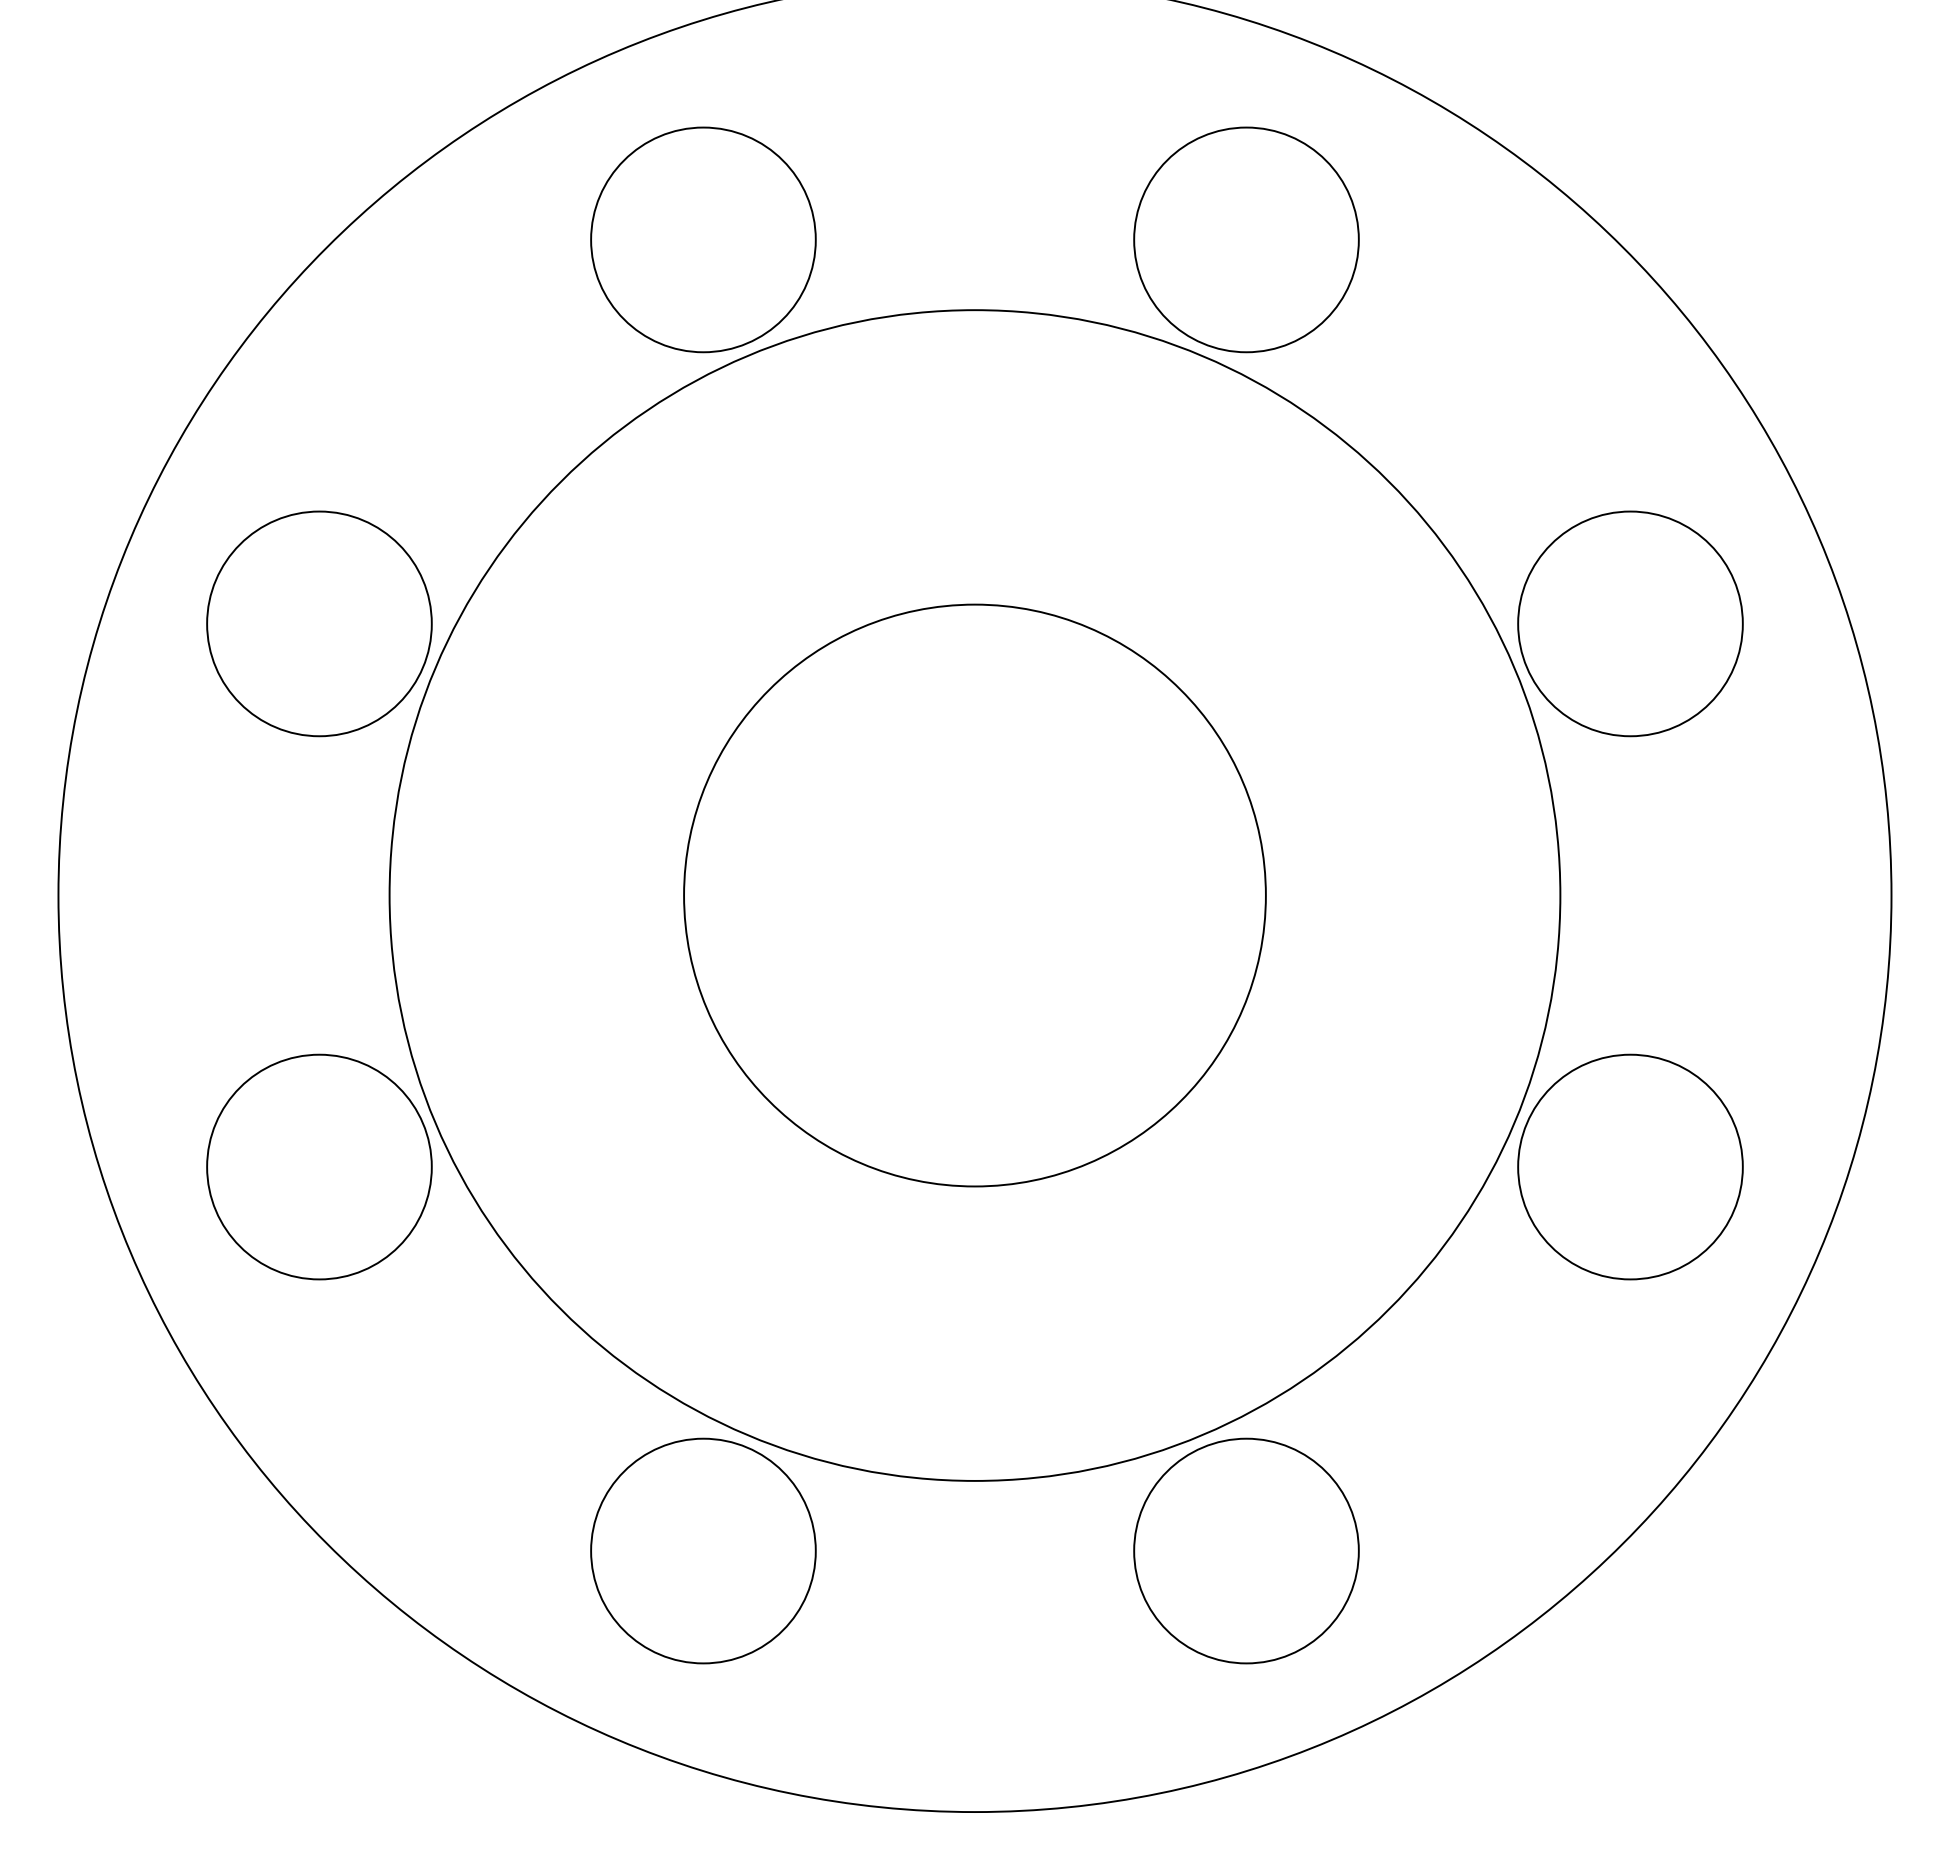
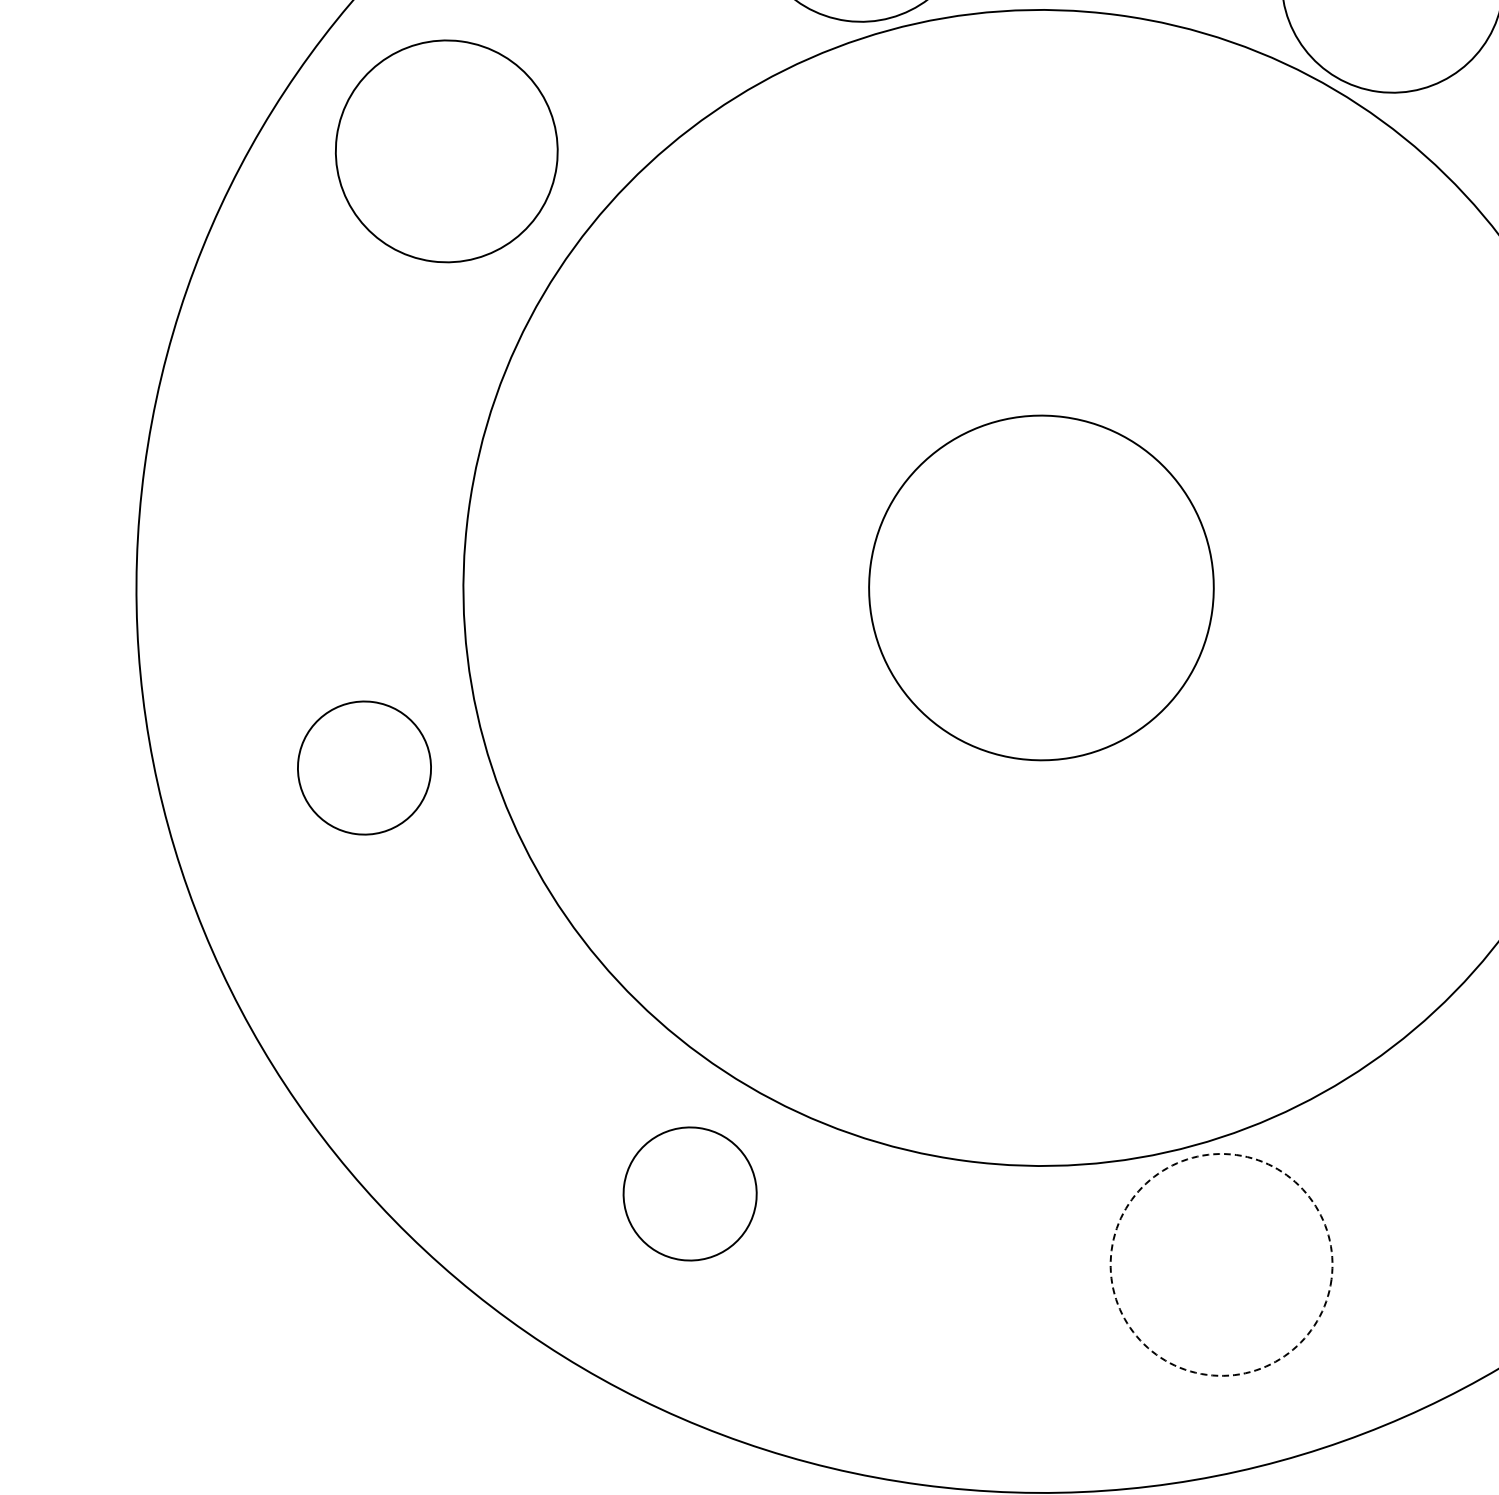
circle: (319, 623) -> (446, 151), moved
circle: (974, 895) -> (1040, 587), size x0.6
circle: (319, 1166) -> (364, 767), size x0.6
circle: (703, 1550) -> (690, 1193), size x0.6
circle: (1246, 1550) -> (1221, 1264), solid -> dashed

